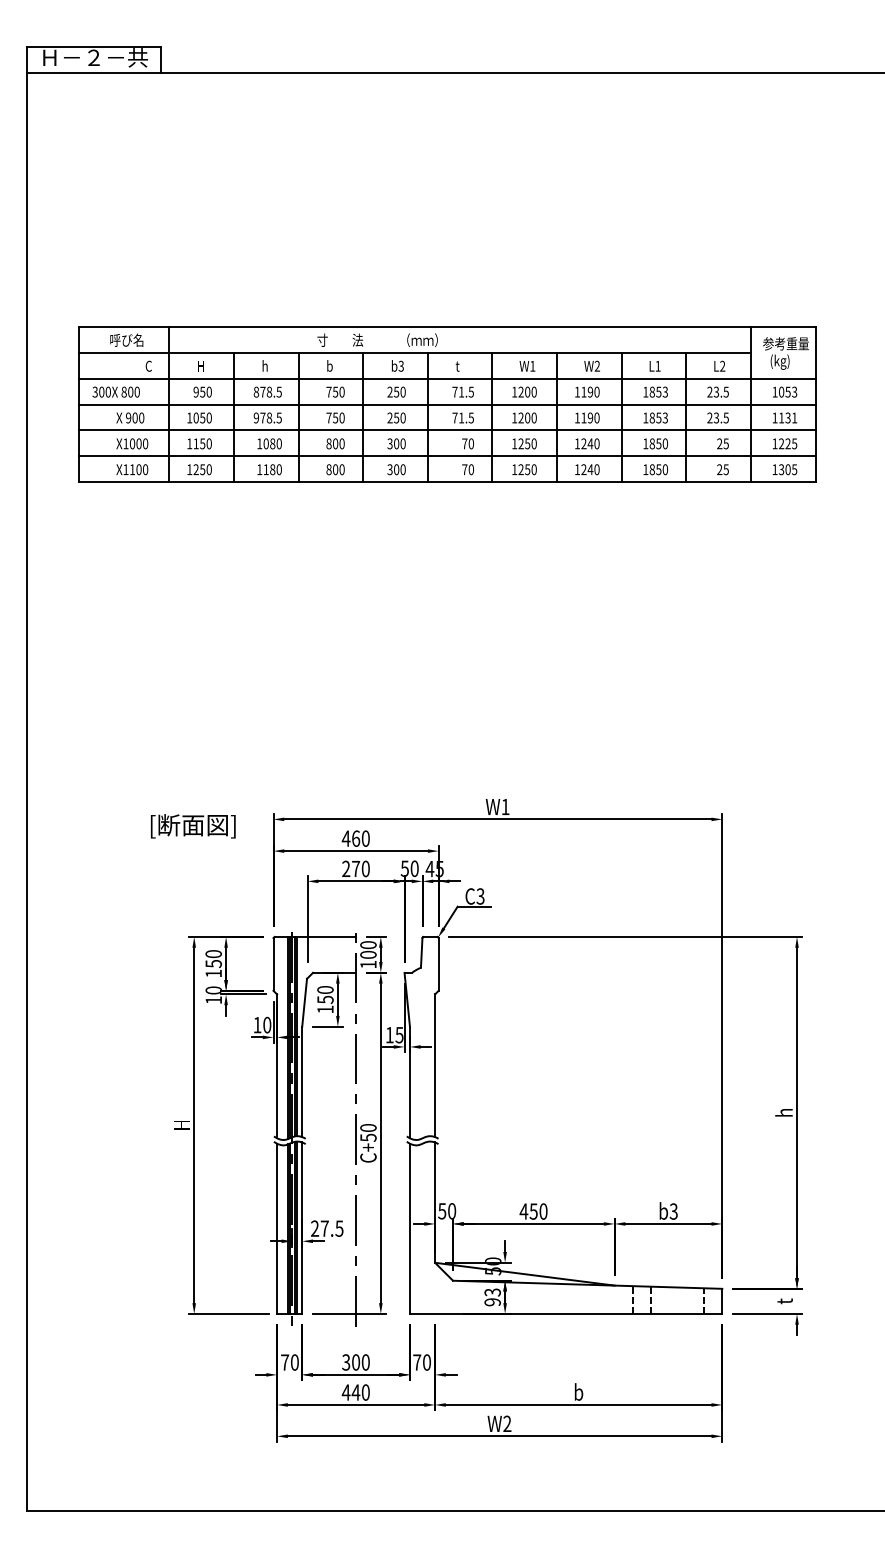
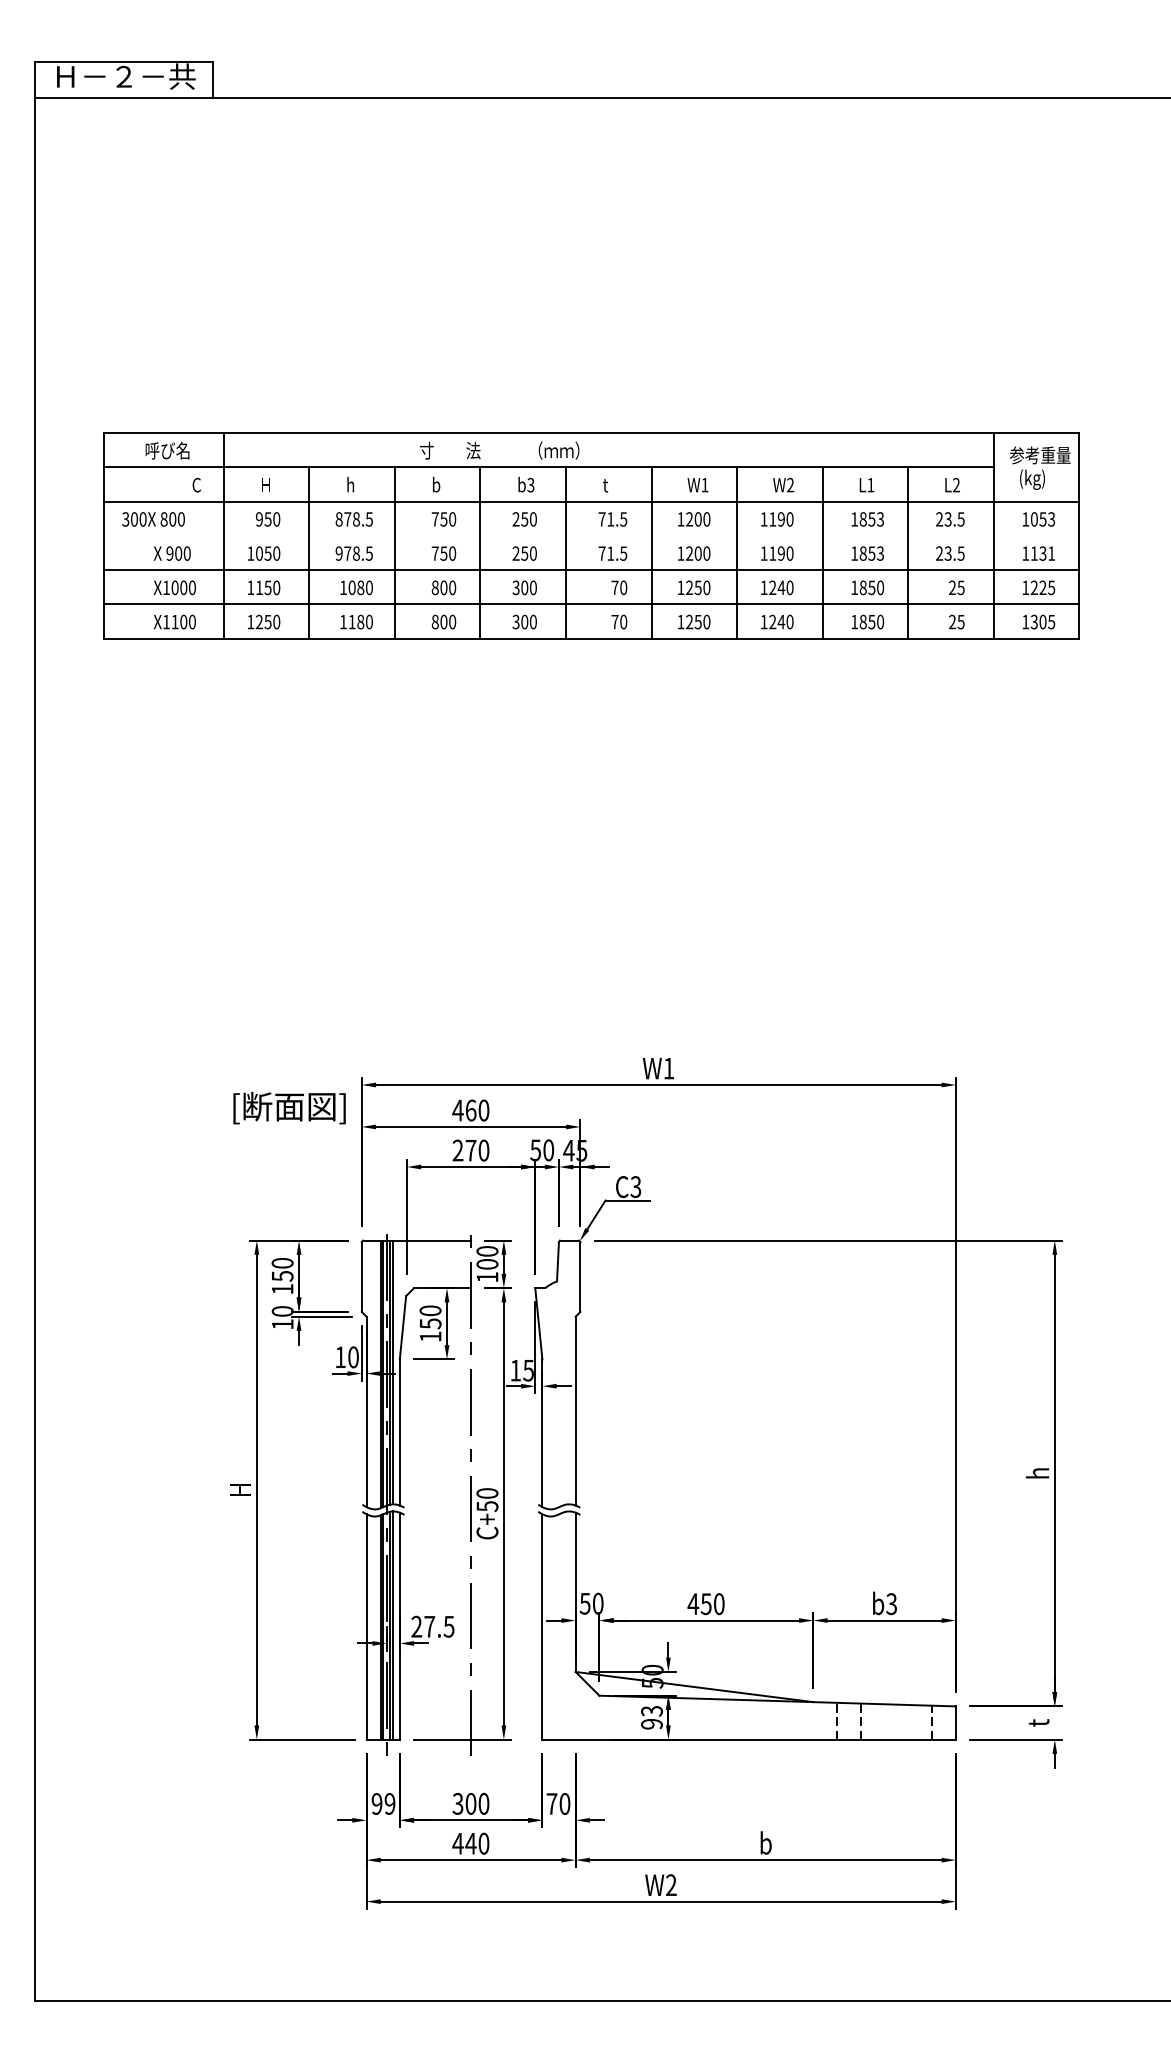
line: (447, 404) -> (591, 535), removed
text: (193, 825) -> (289, 1107), moved
text: (289, 1362) -> (383, 1803), 70 -> 99

